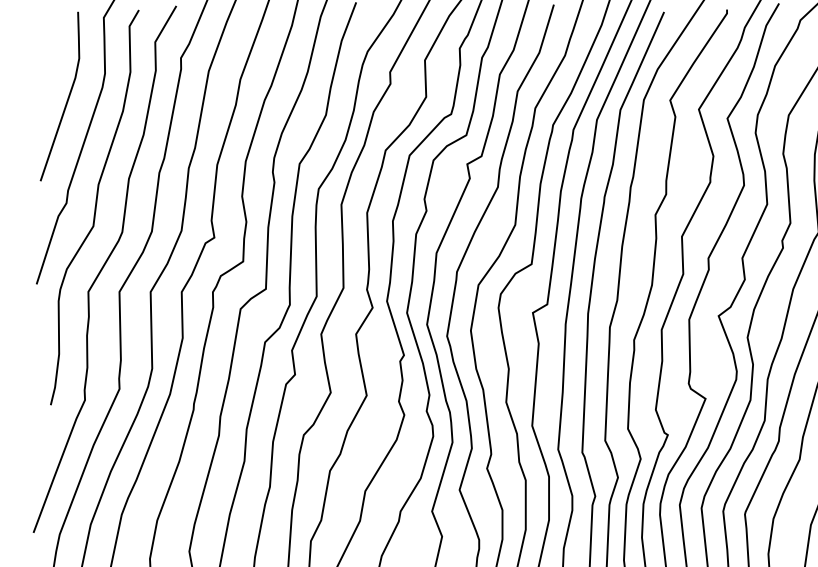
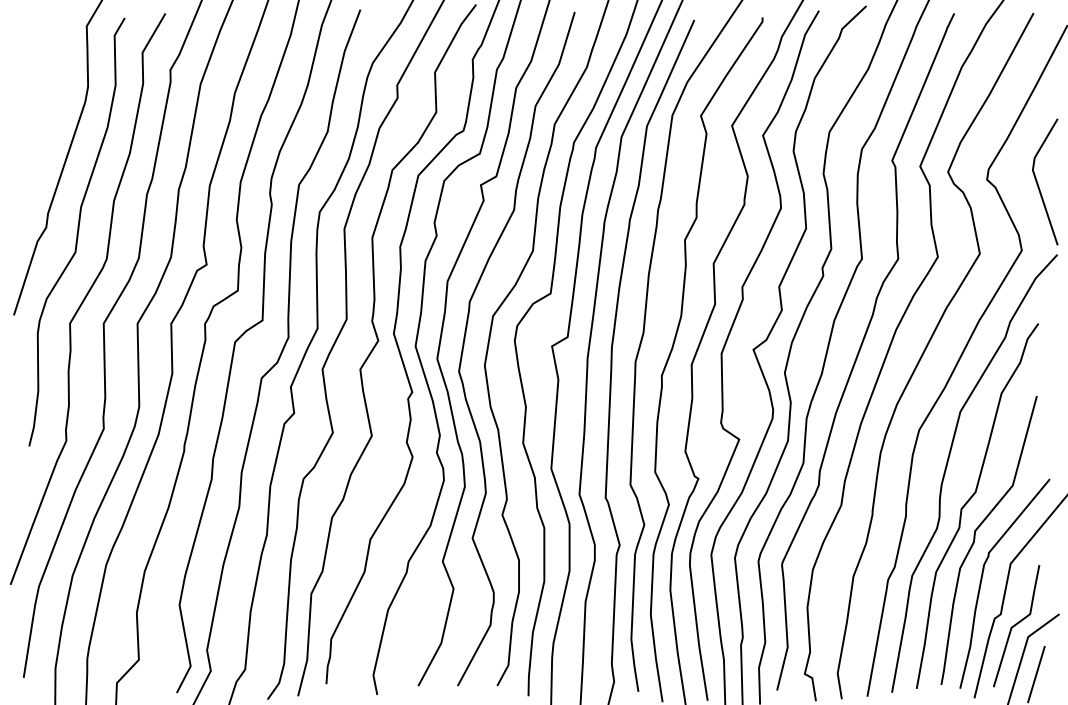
line: (66, 100) -> (46, 115), removed

